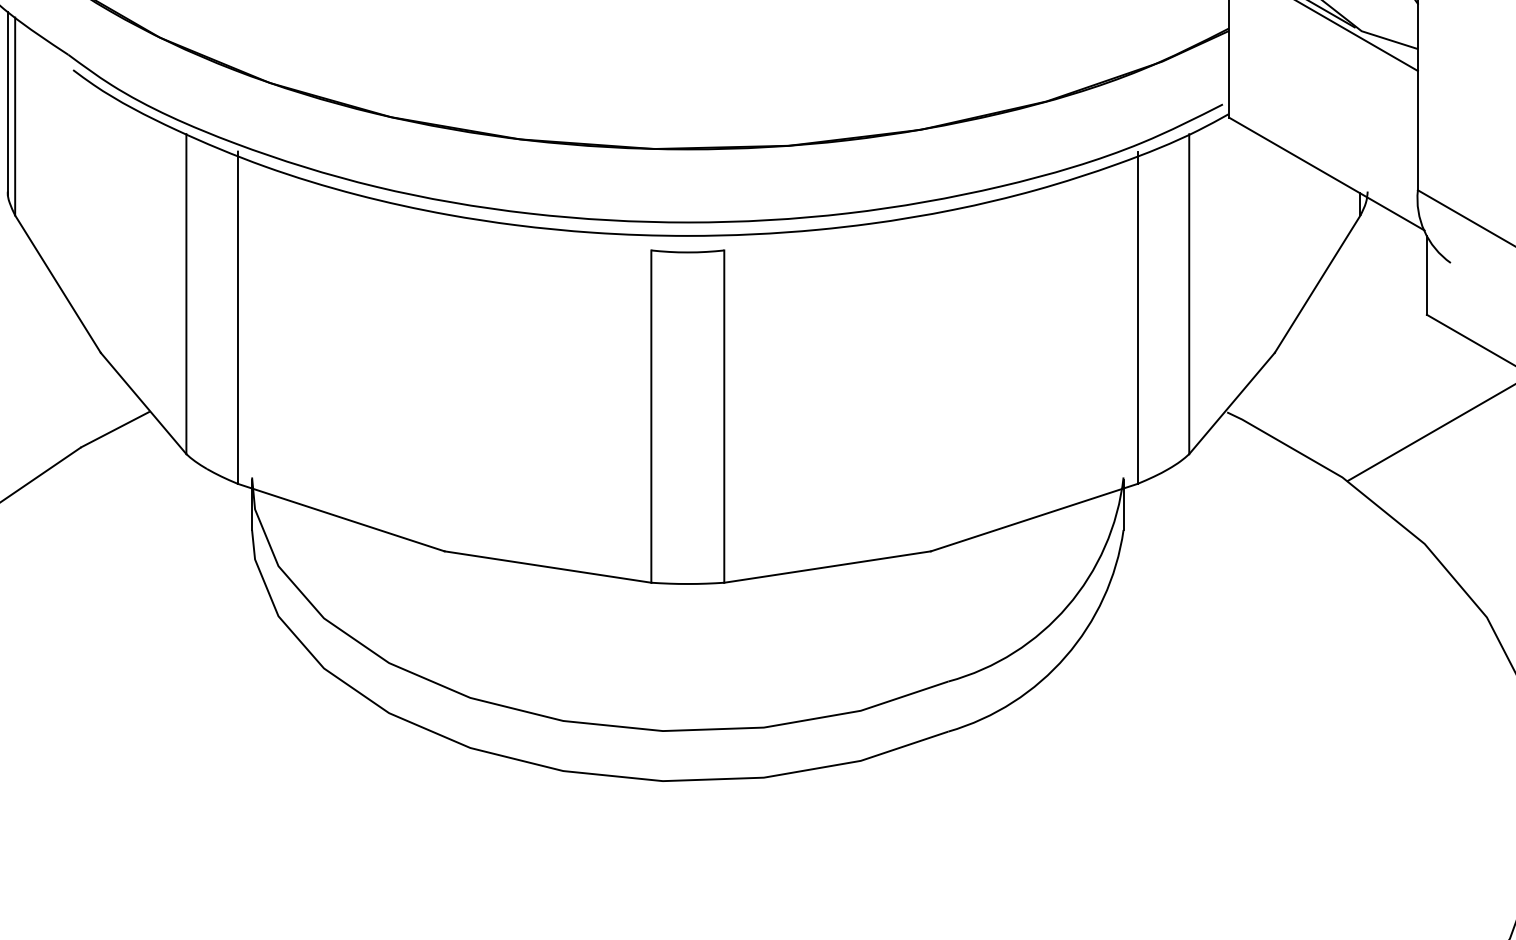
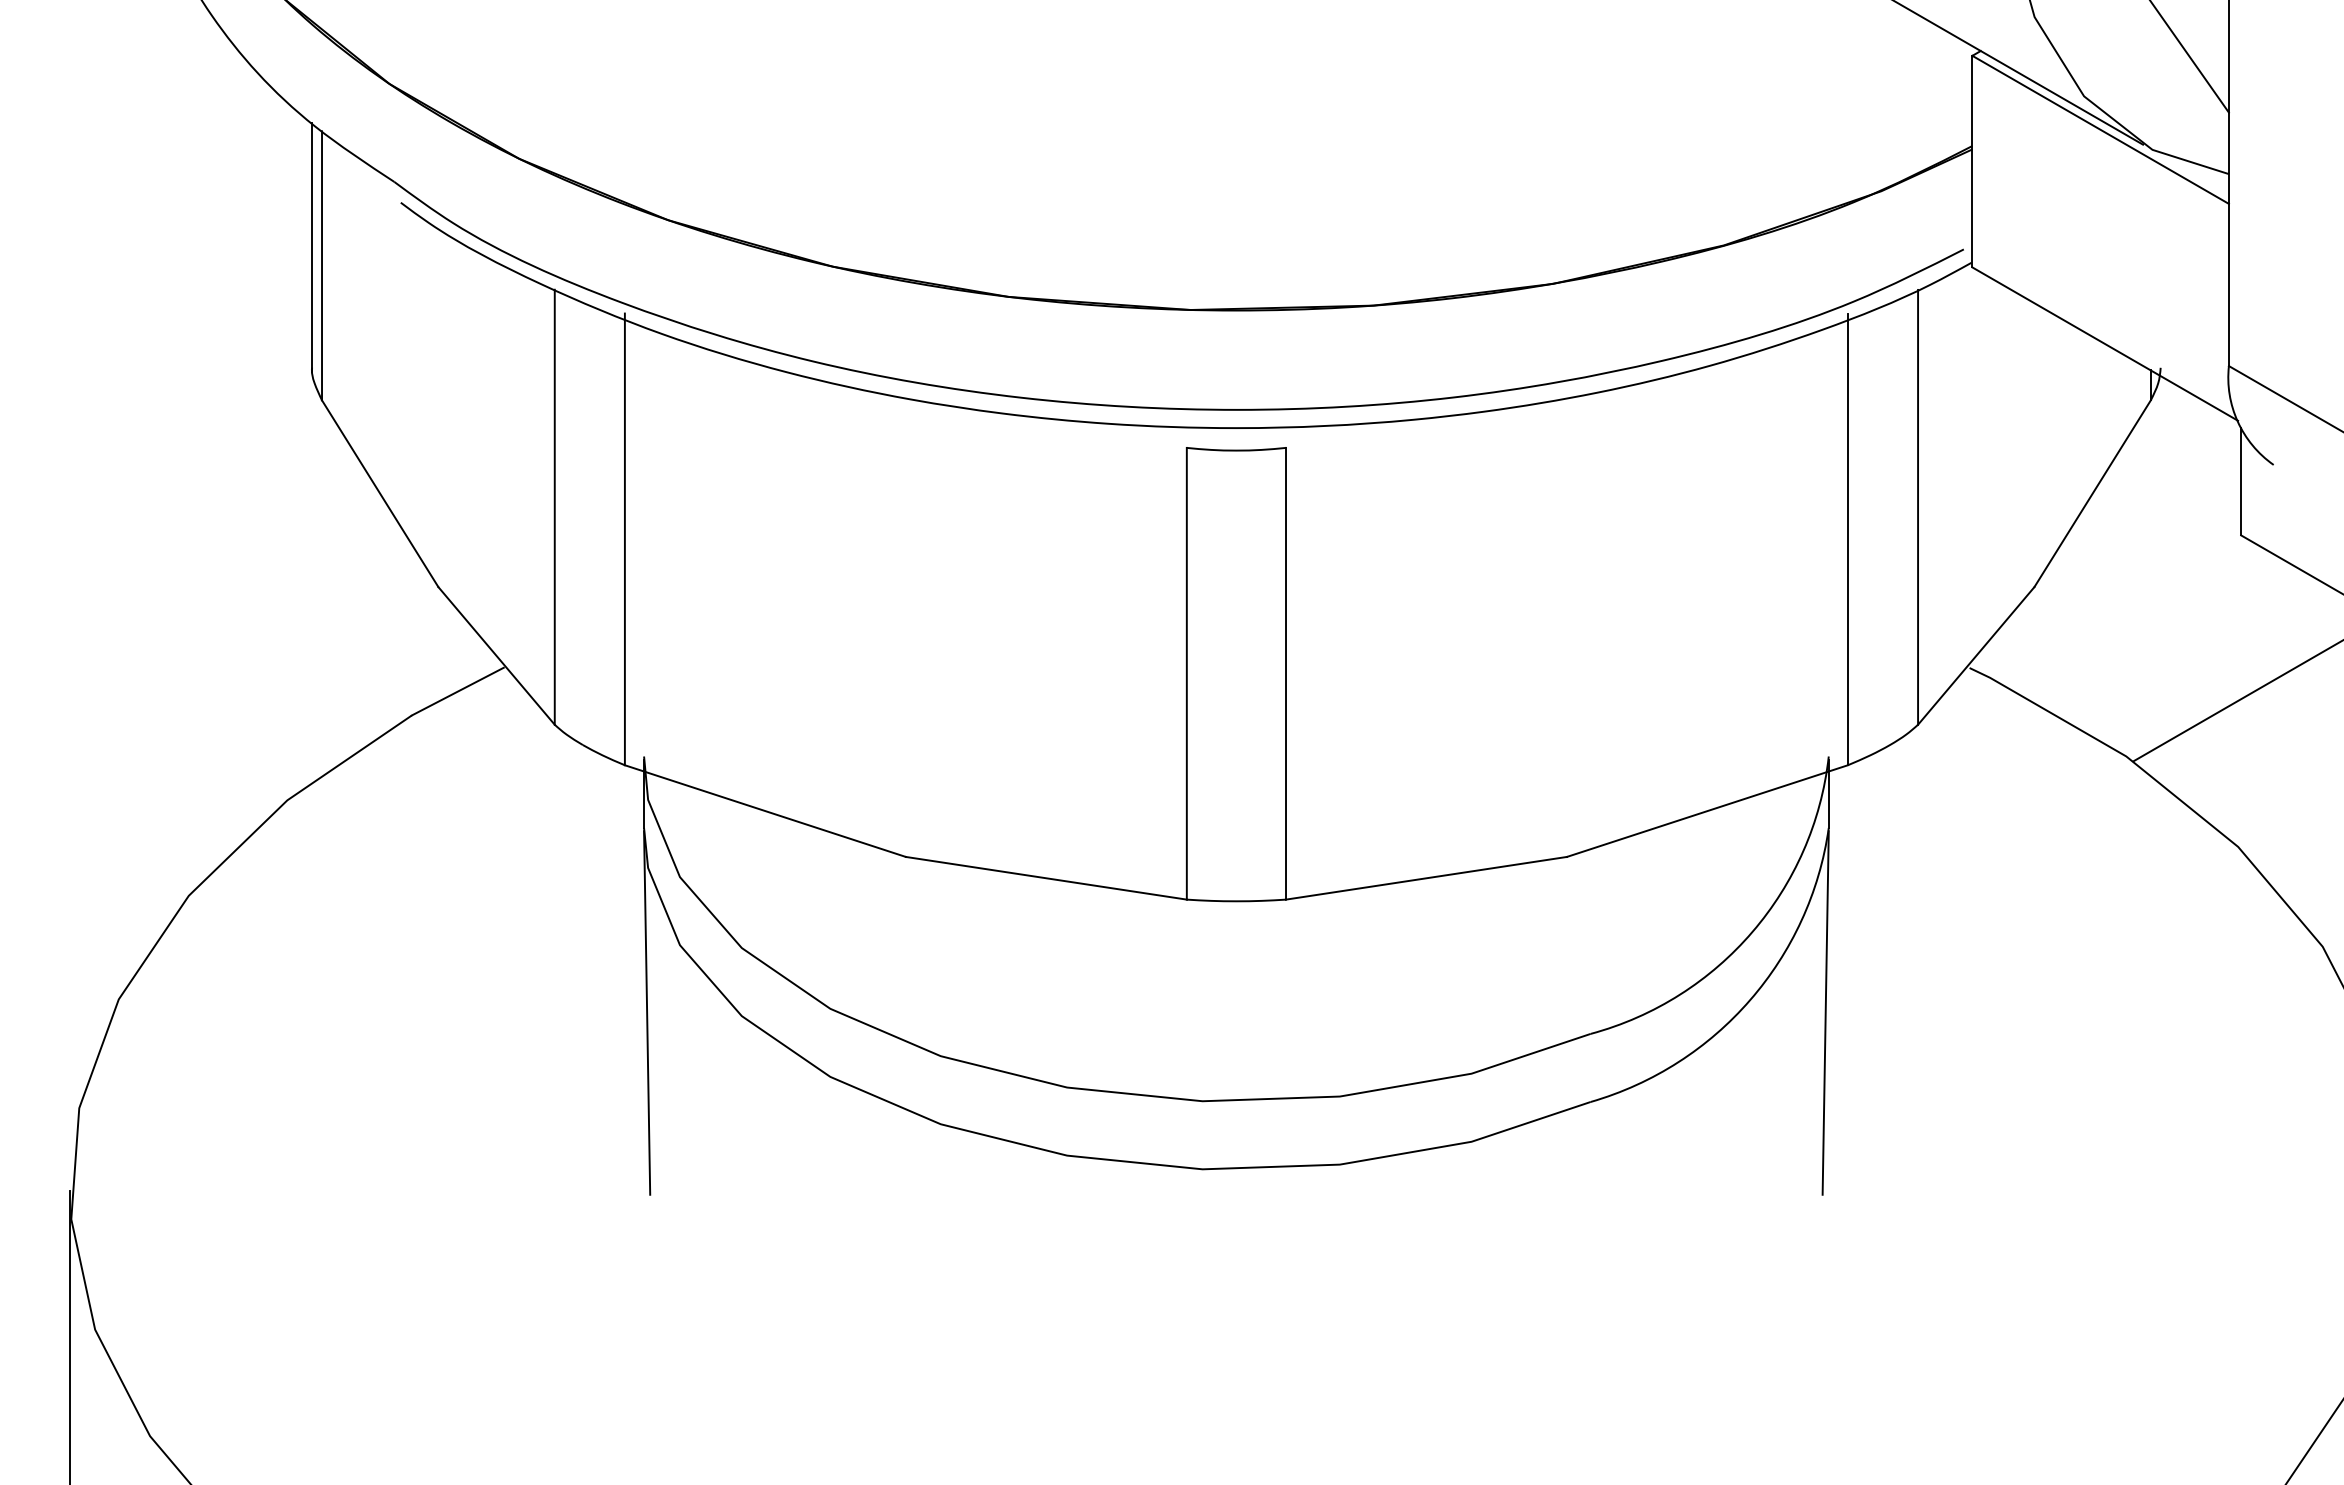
line: (254, 665) -> (647, 1012), added
line: (1121, 665) -> (1825, 1012), added

